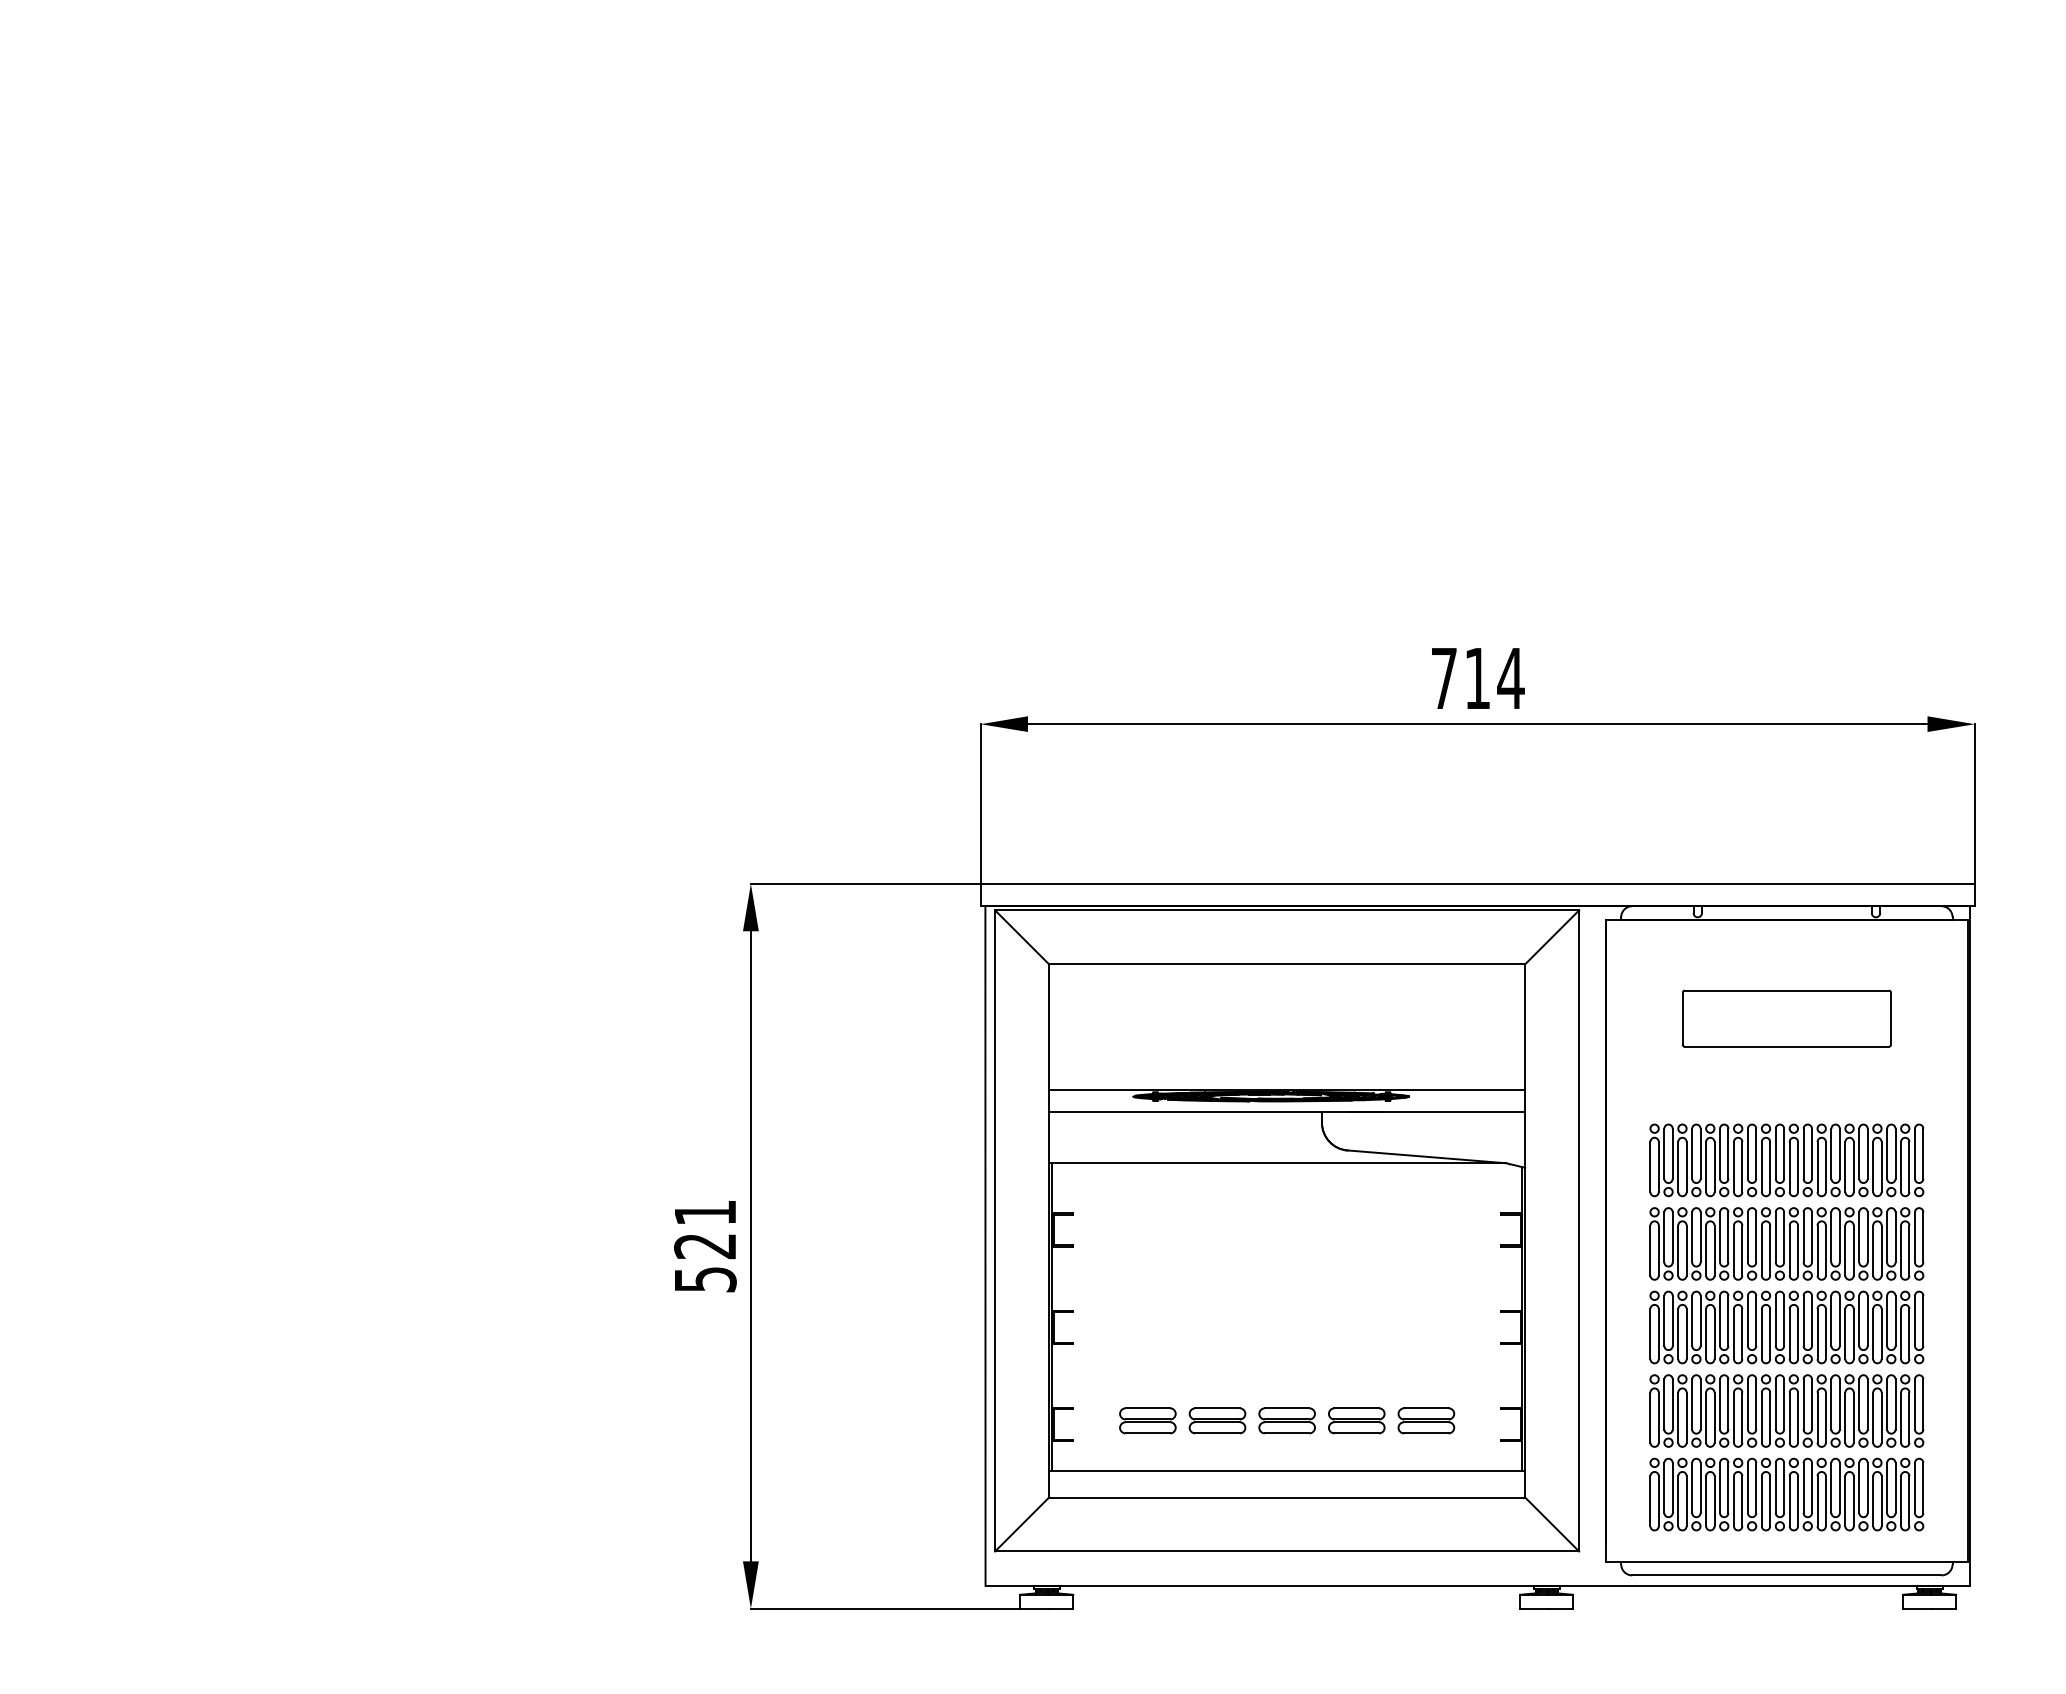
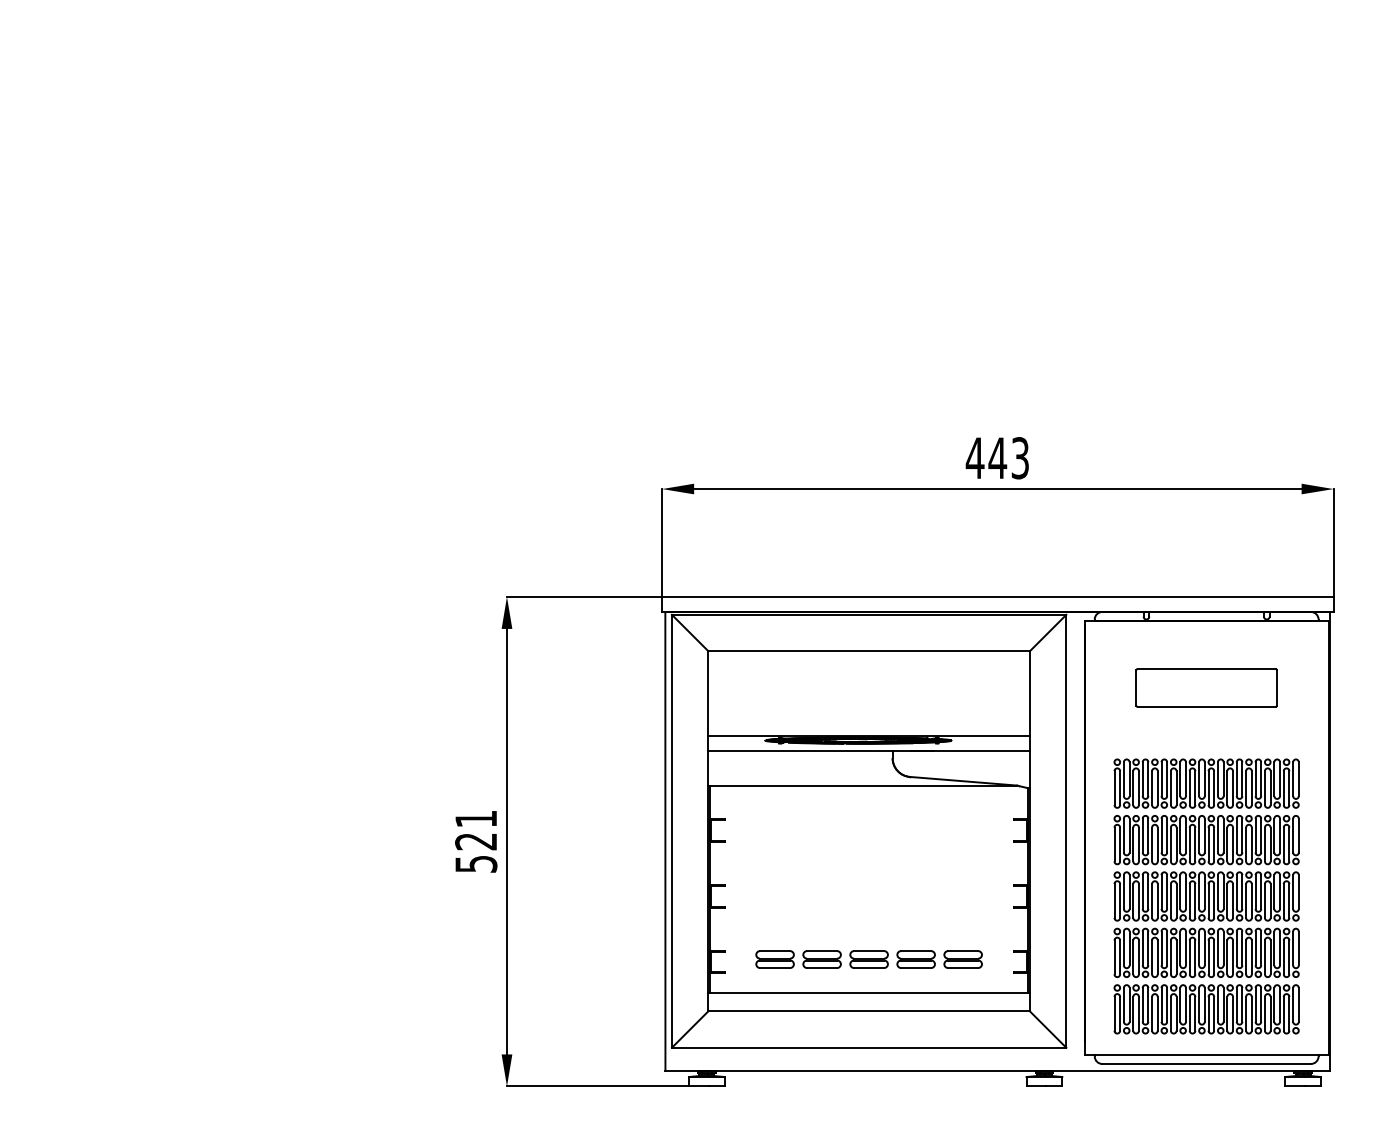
text: (1477, 678) -> (997, 458), 714 -> 443

